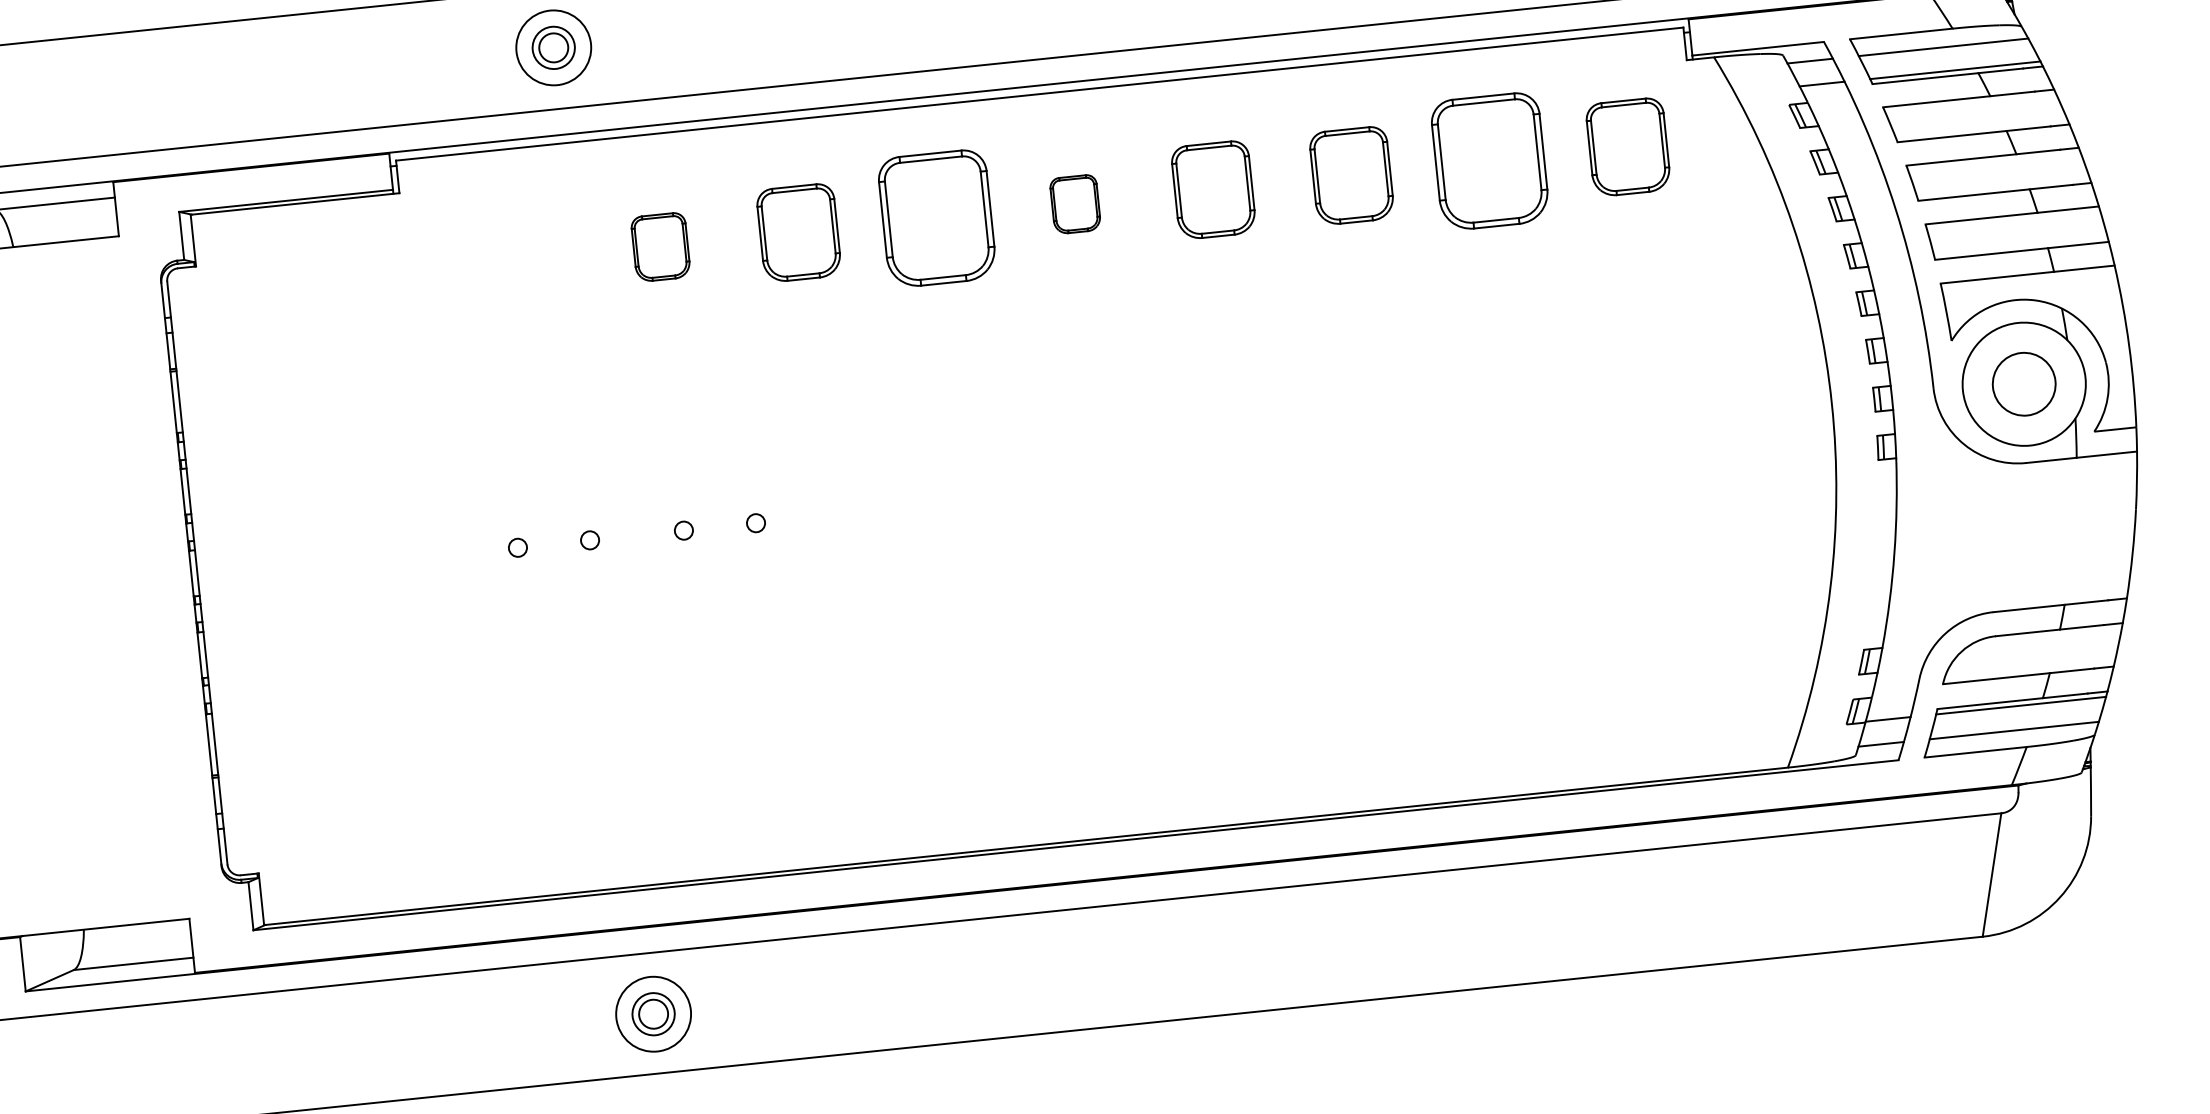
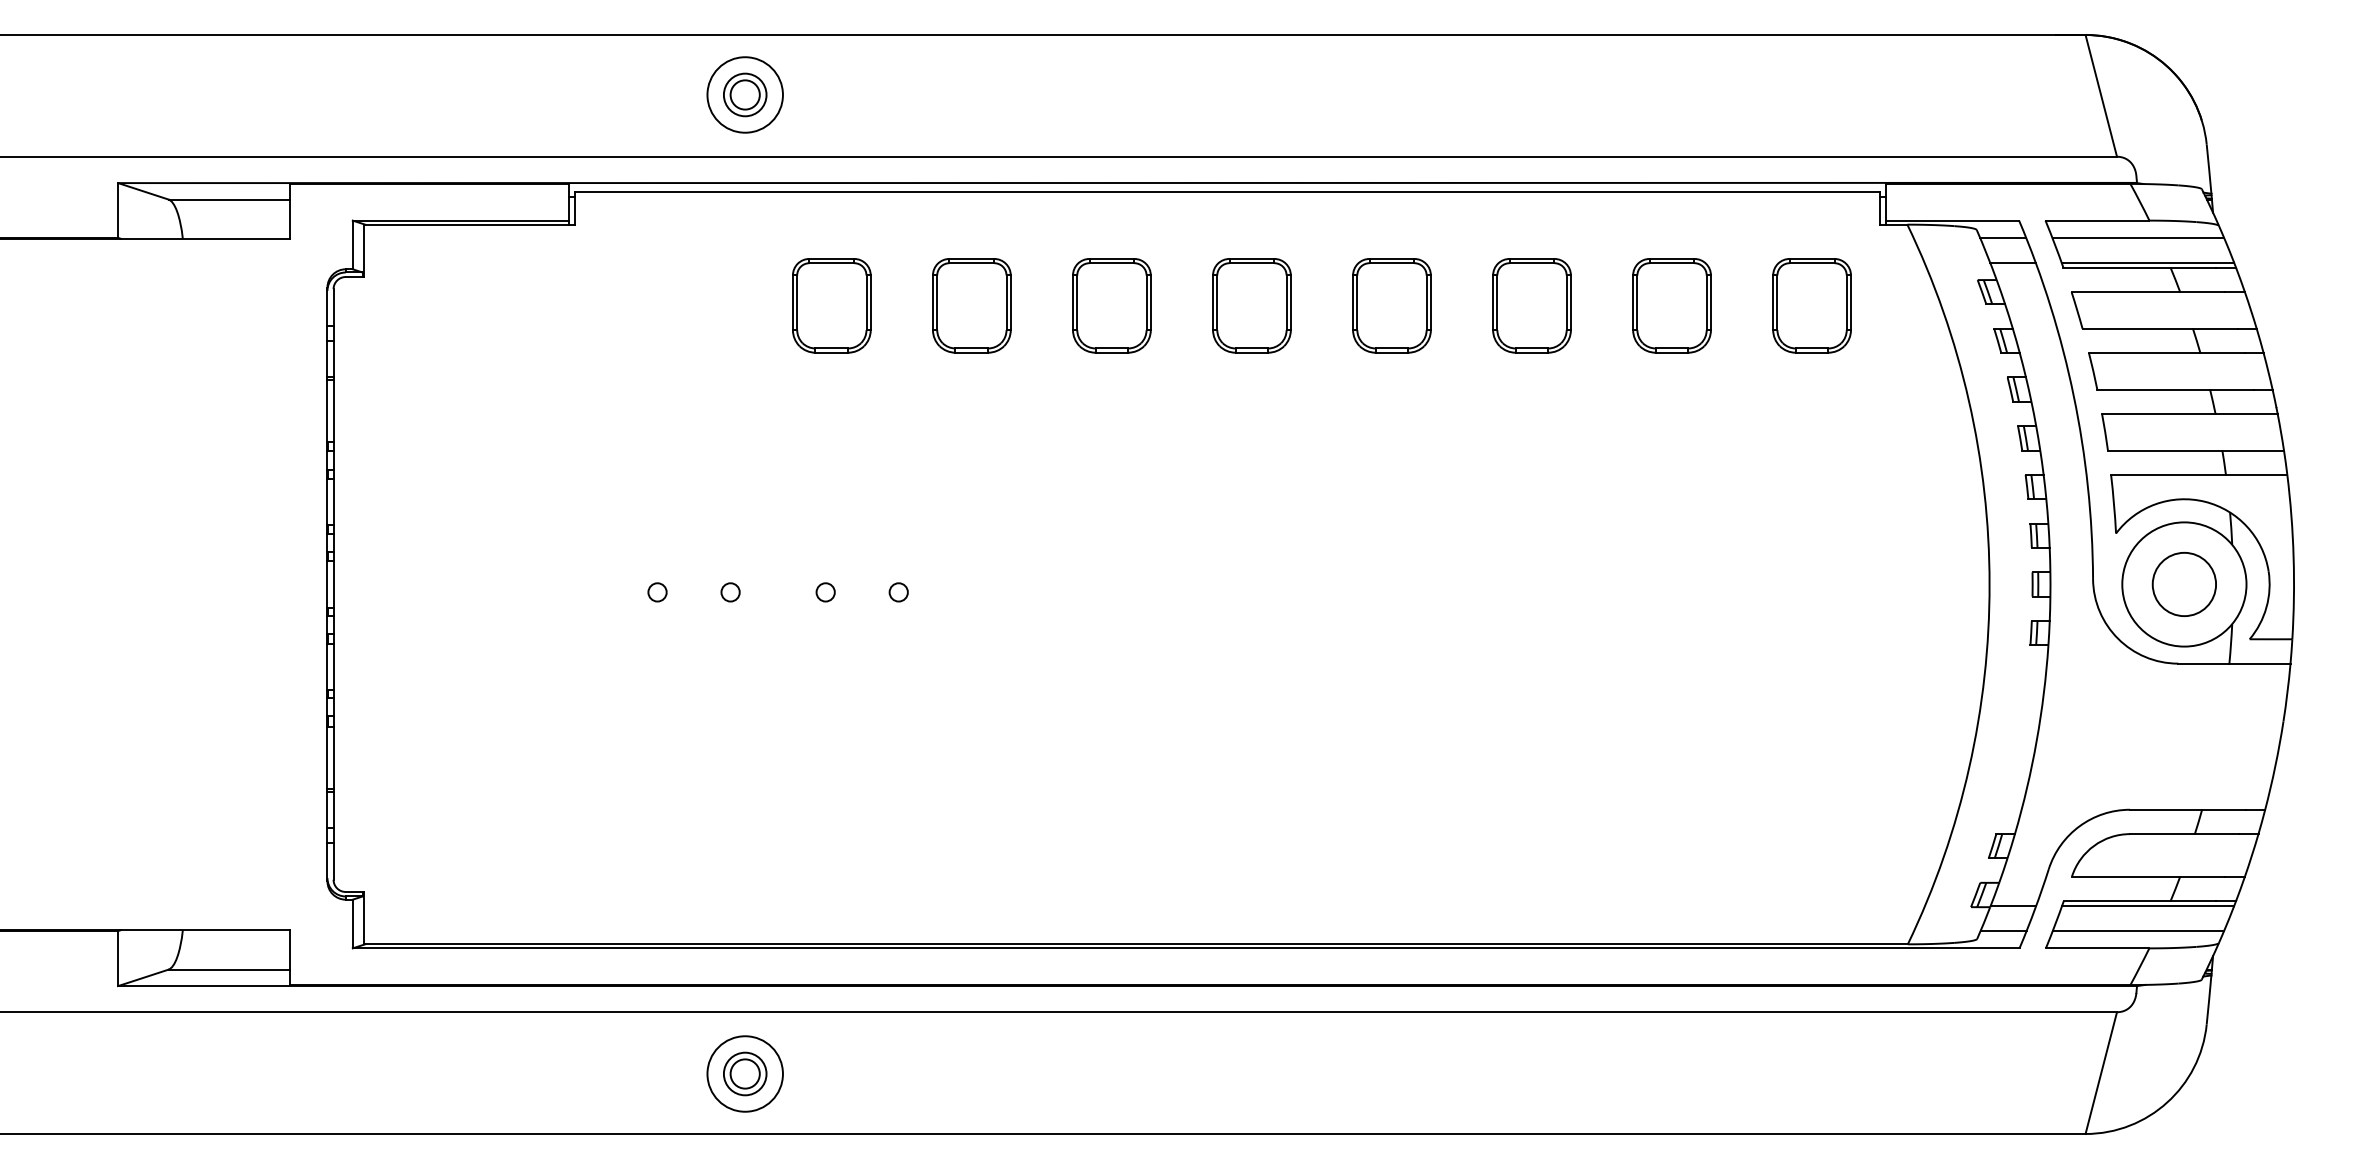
part: (1489, 161) -> (1671, 305), size x0.71
part: (1074, 204) -> (1251, 305), size x1.67
part: (936, 218) -> (1111, 305), size x0.71
part: (660, 246) -> (831, 305), size x1.43

